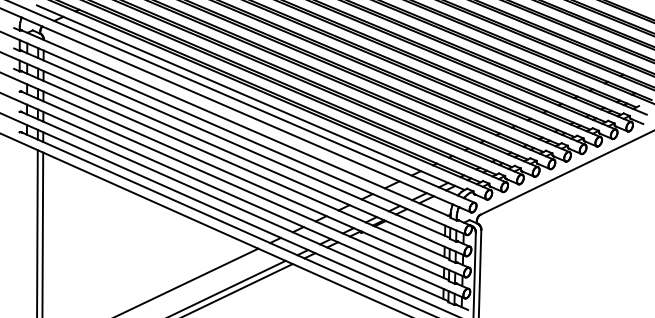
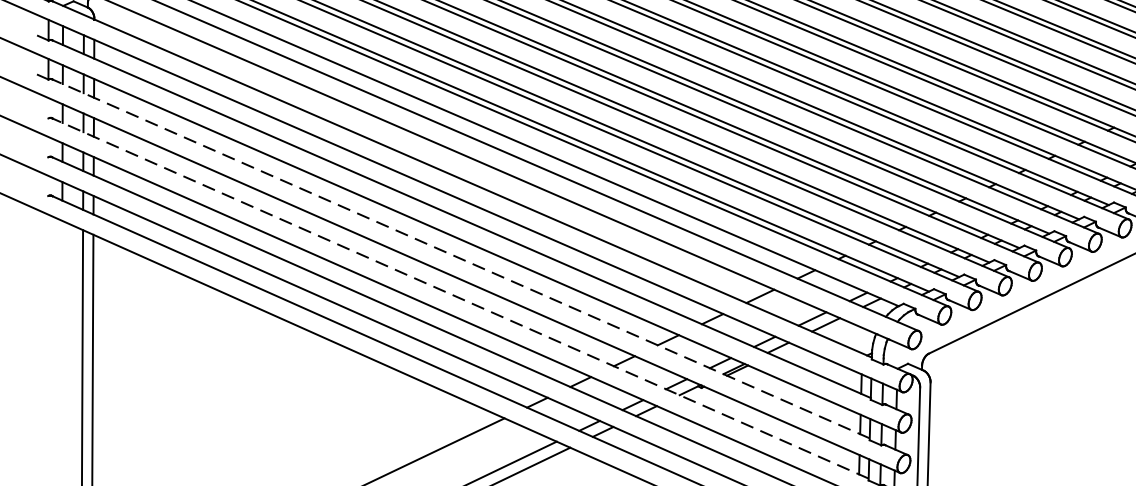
line: (235, 165) -> (460, 259), solid -> dashed
line: (235, 185) -> (460, 297), solid -> dashed

